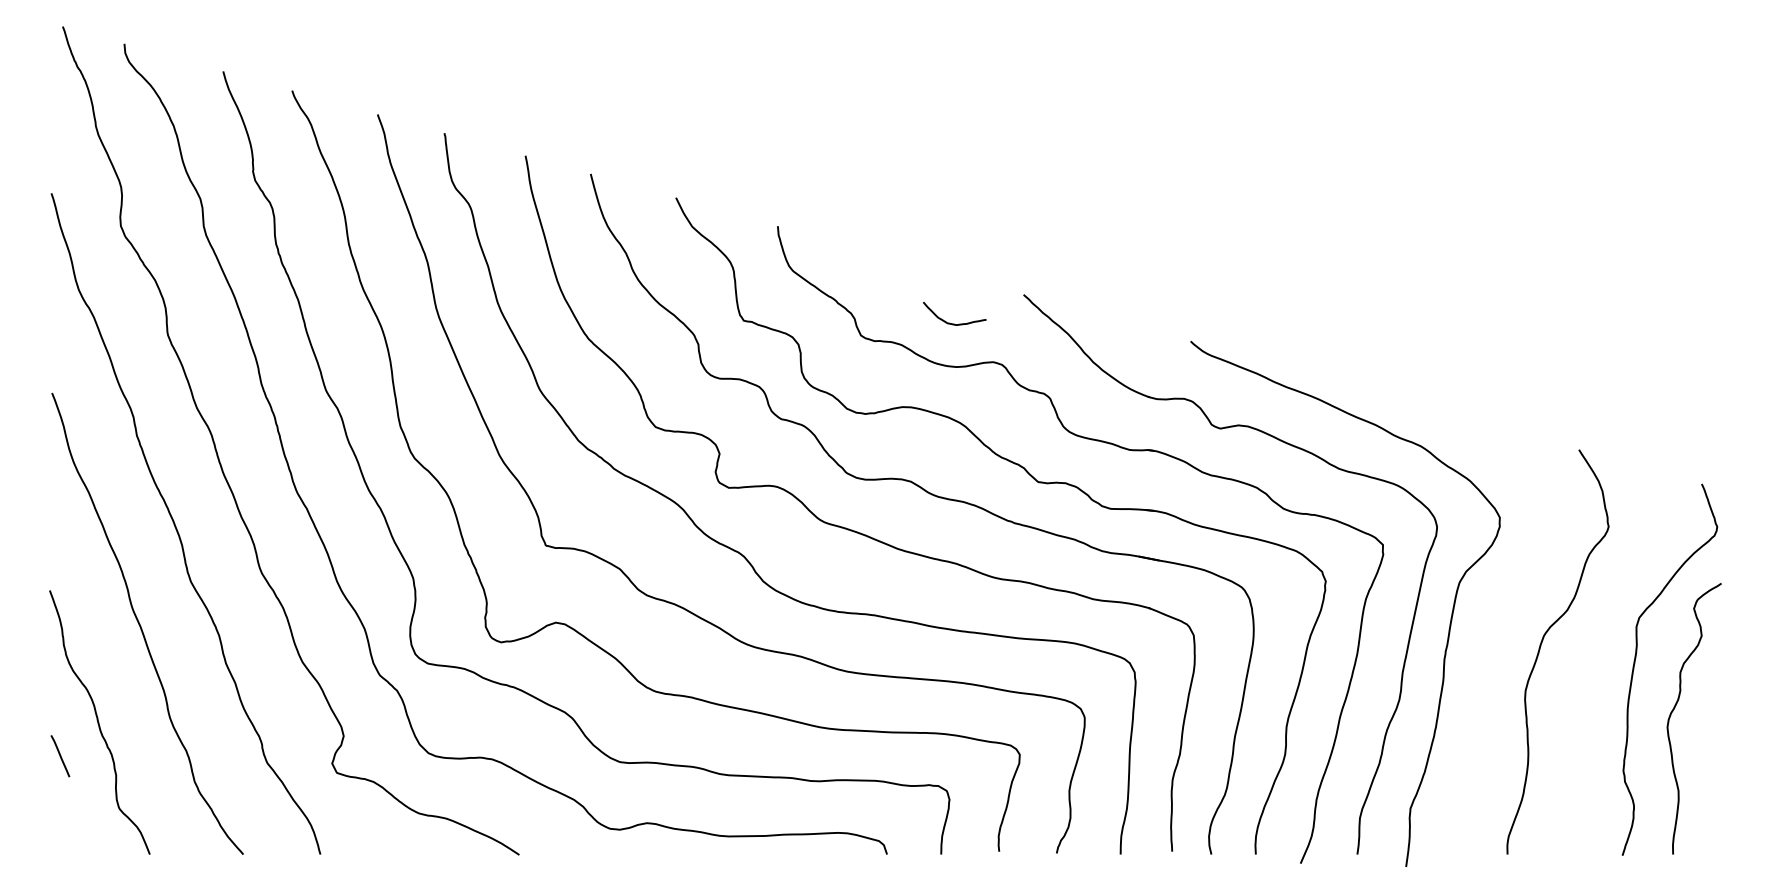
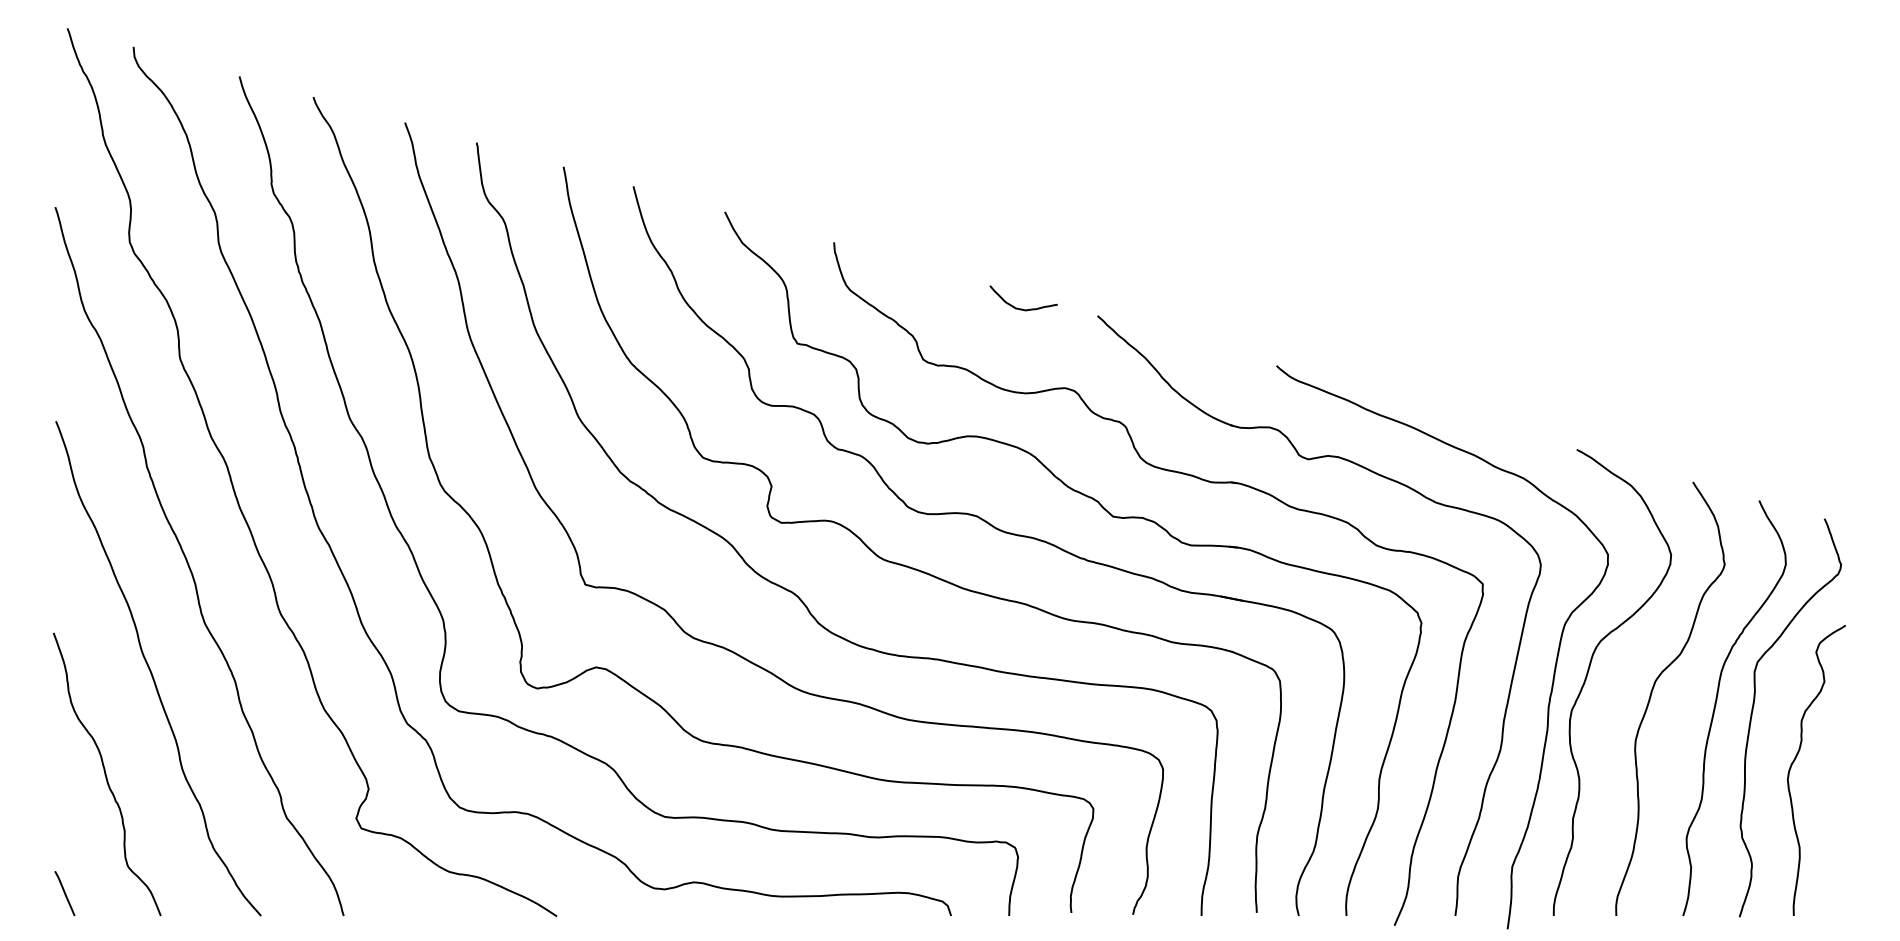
curve: (953, 323) -> (1022, 308), moved
curve: (1481, 629) -> (1588, 674), added
curve: (1600, 658) -> (1716, 705), added
line: (60, 756) -> (64, 893), moved

